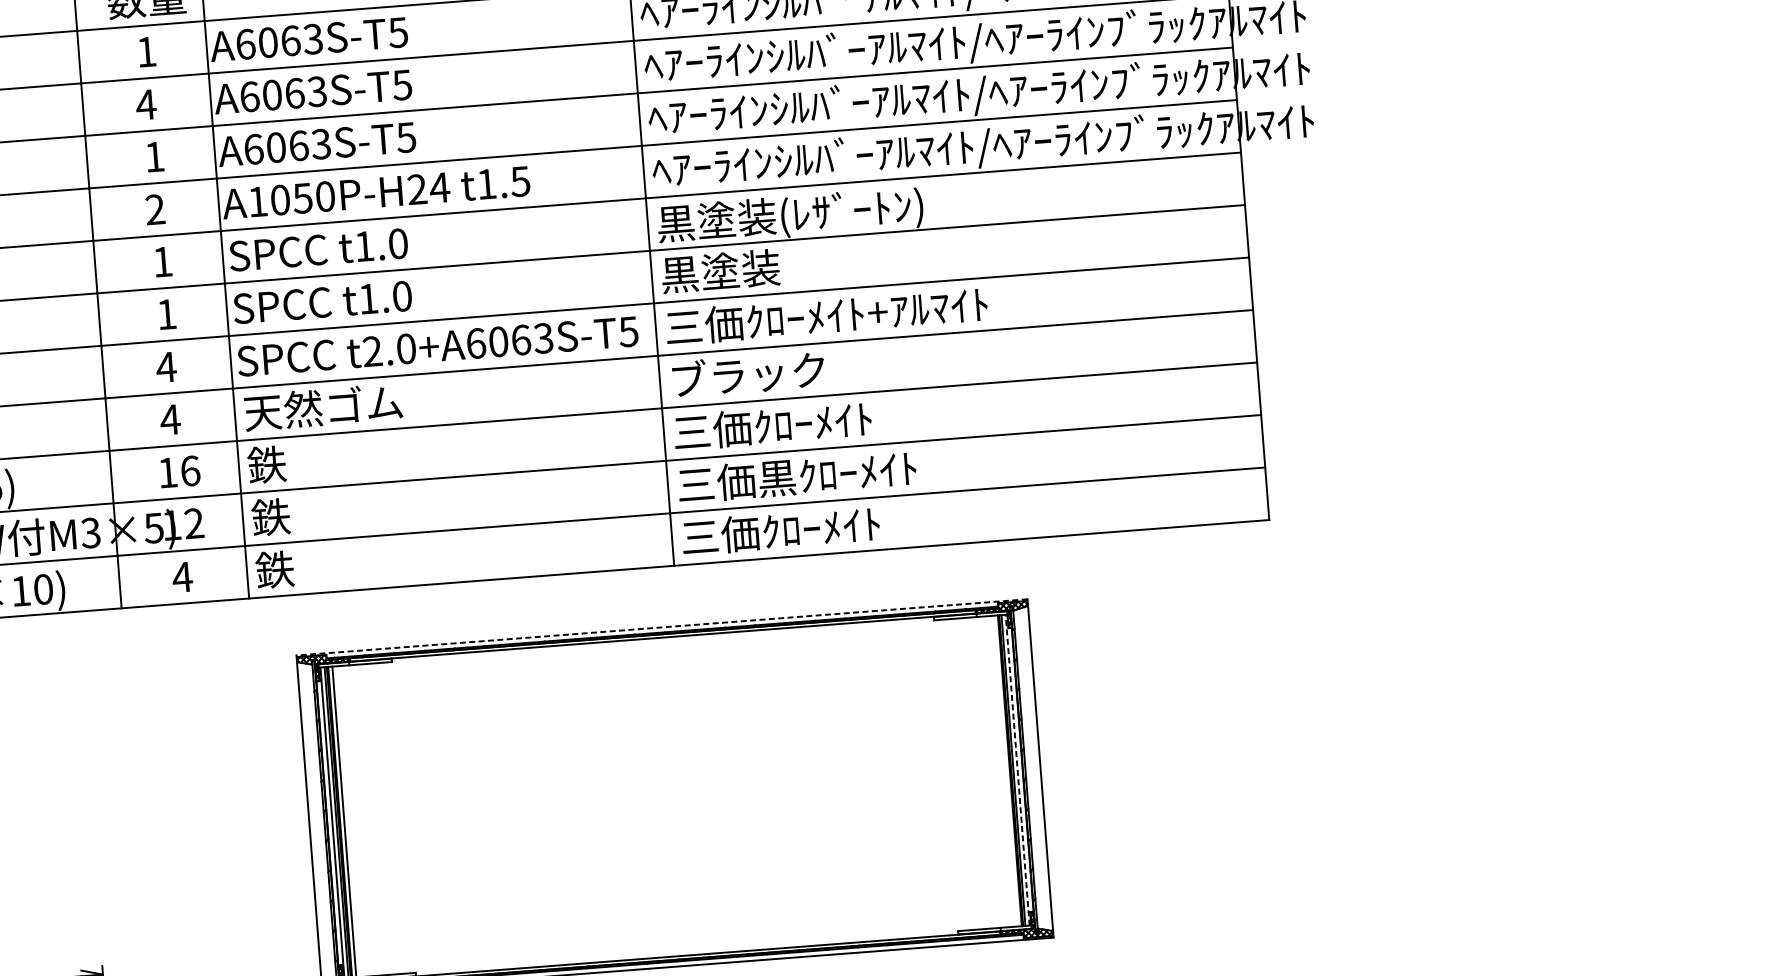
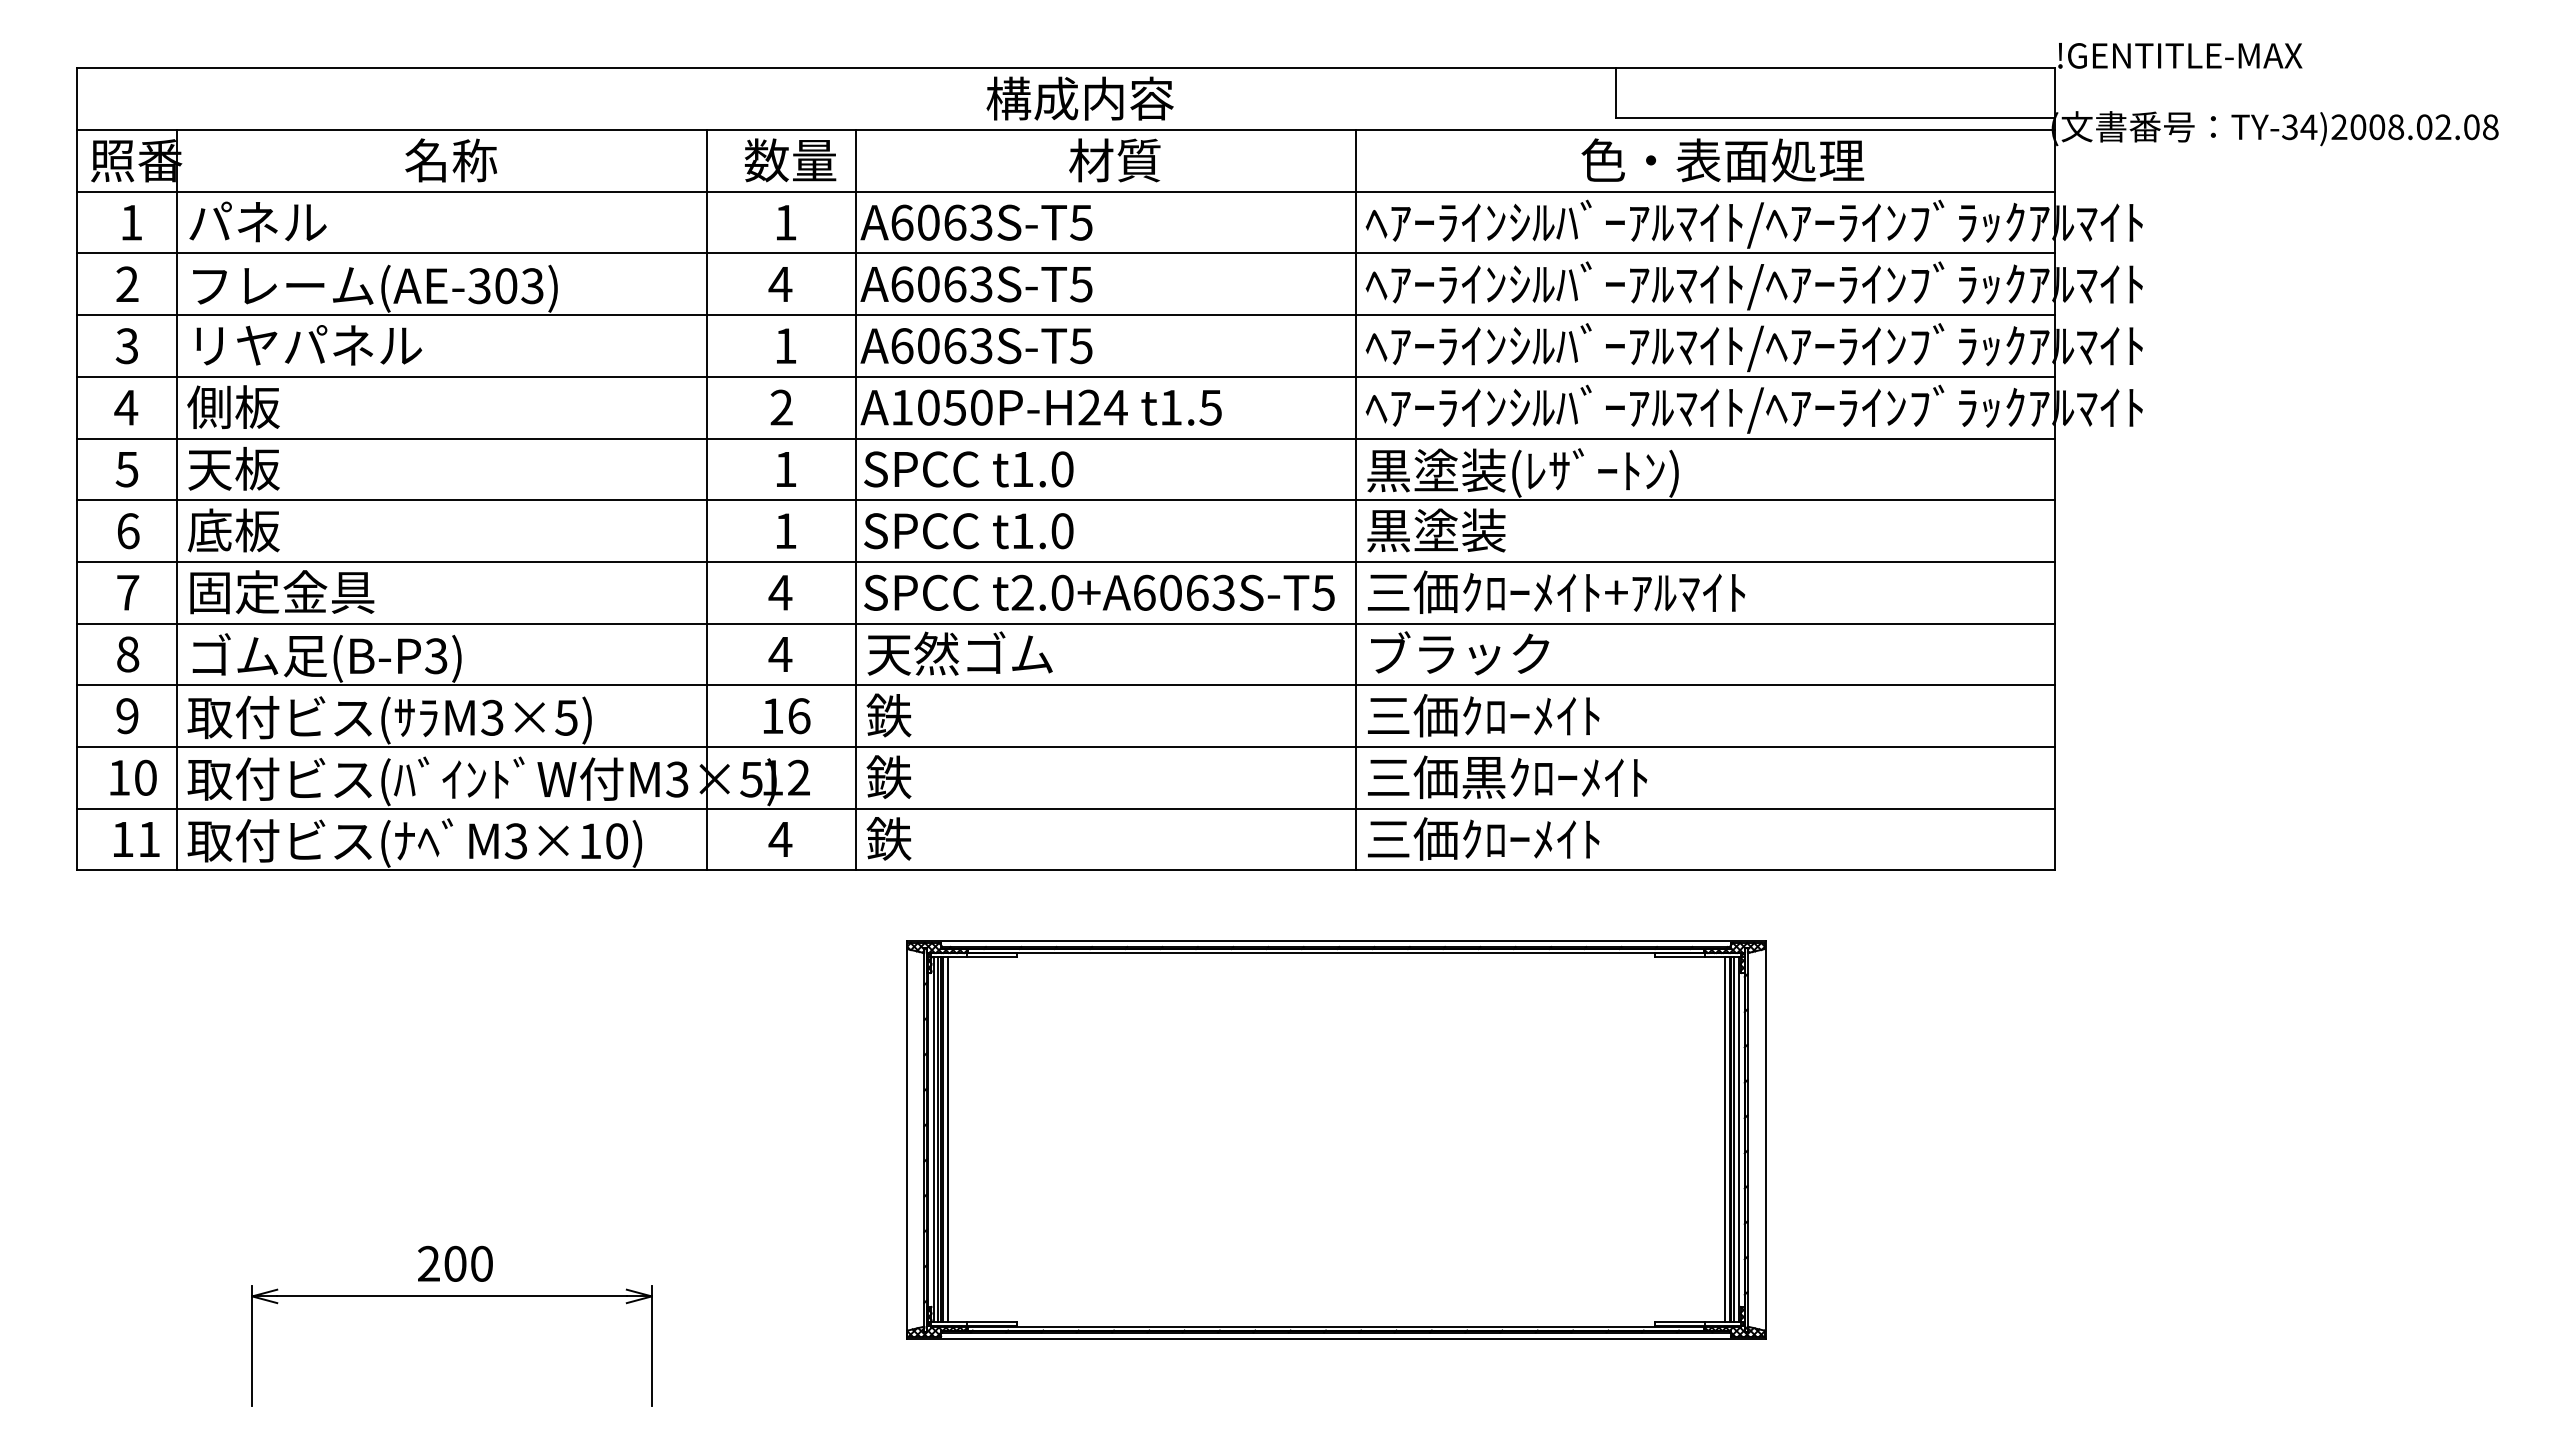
line: (662, 627) -> (1336, 941), dashed -> solid
line: (1017, 769) -> (1738, 1139), dashed -> solid
line: (1005, 770) -> (1724, 1139), added

